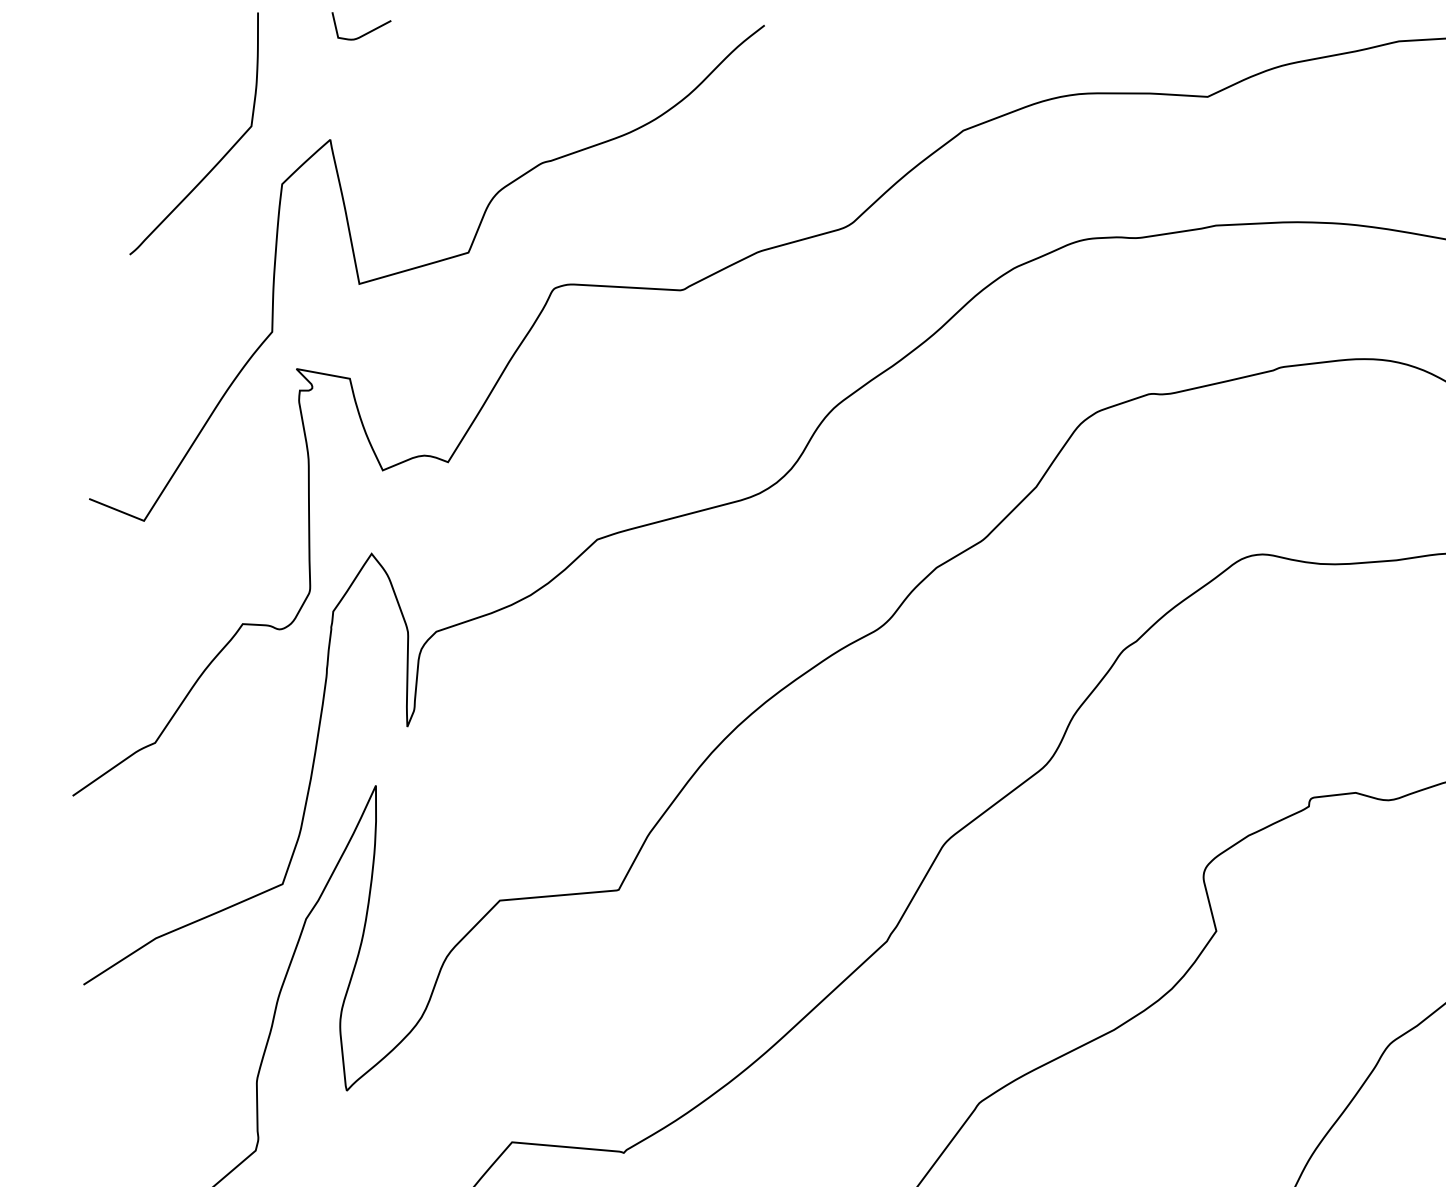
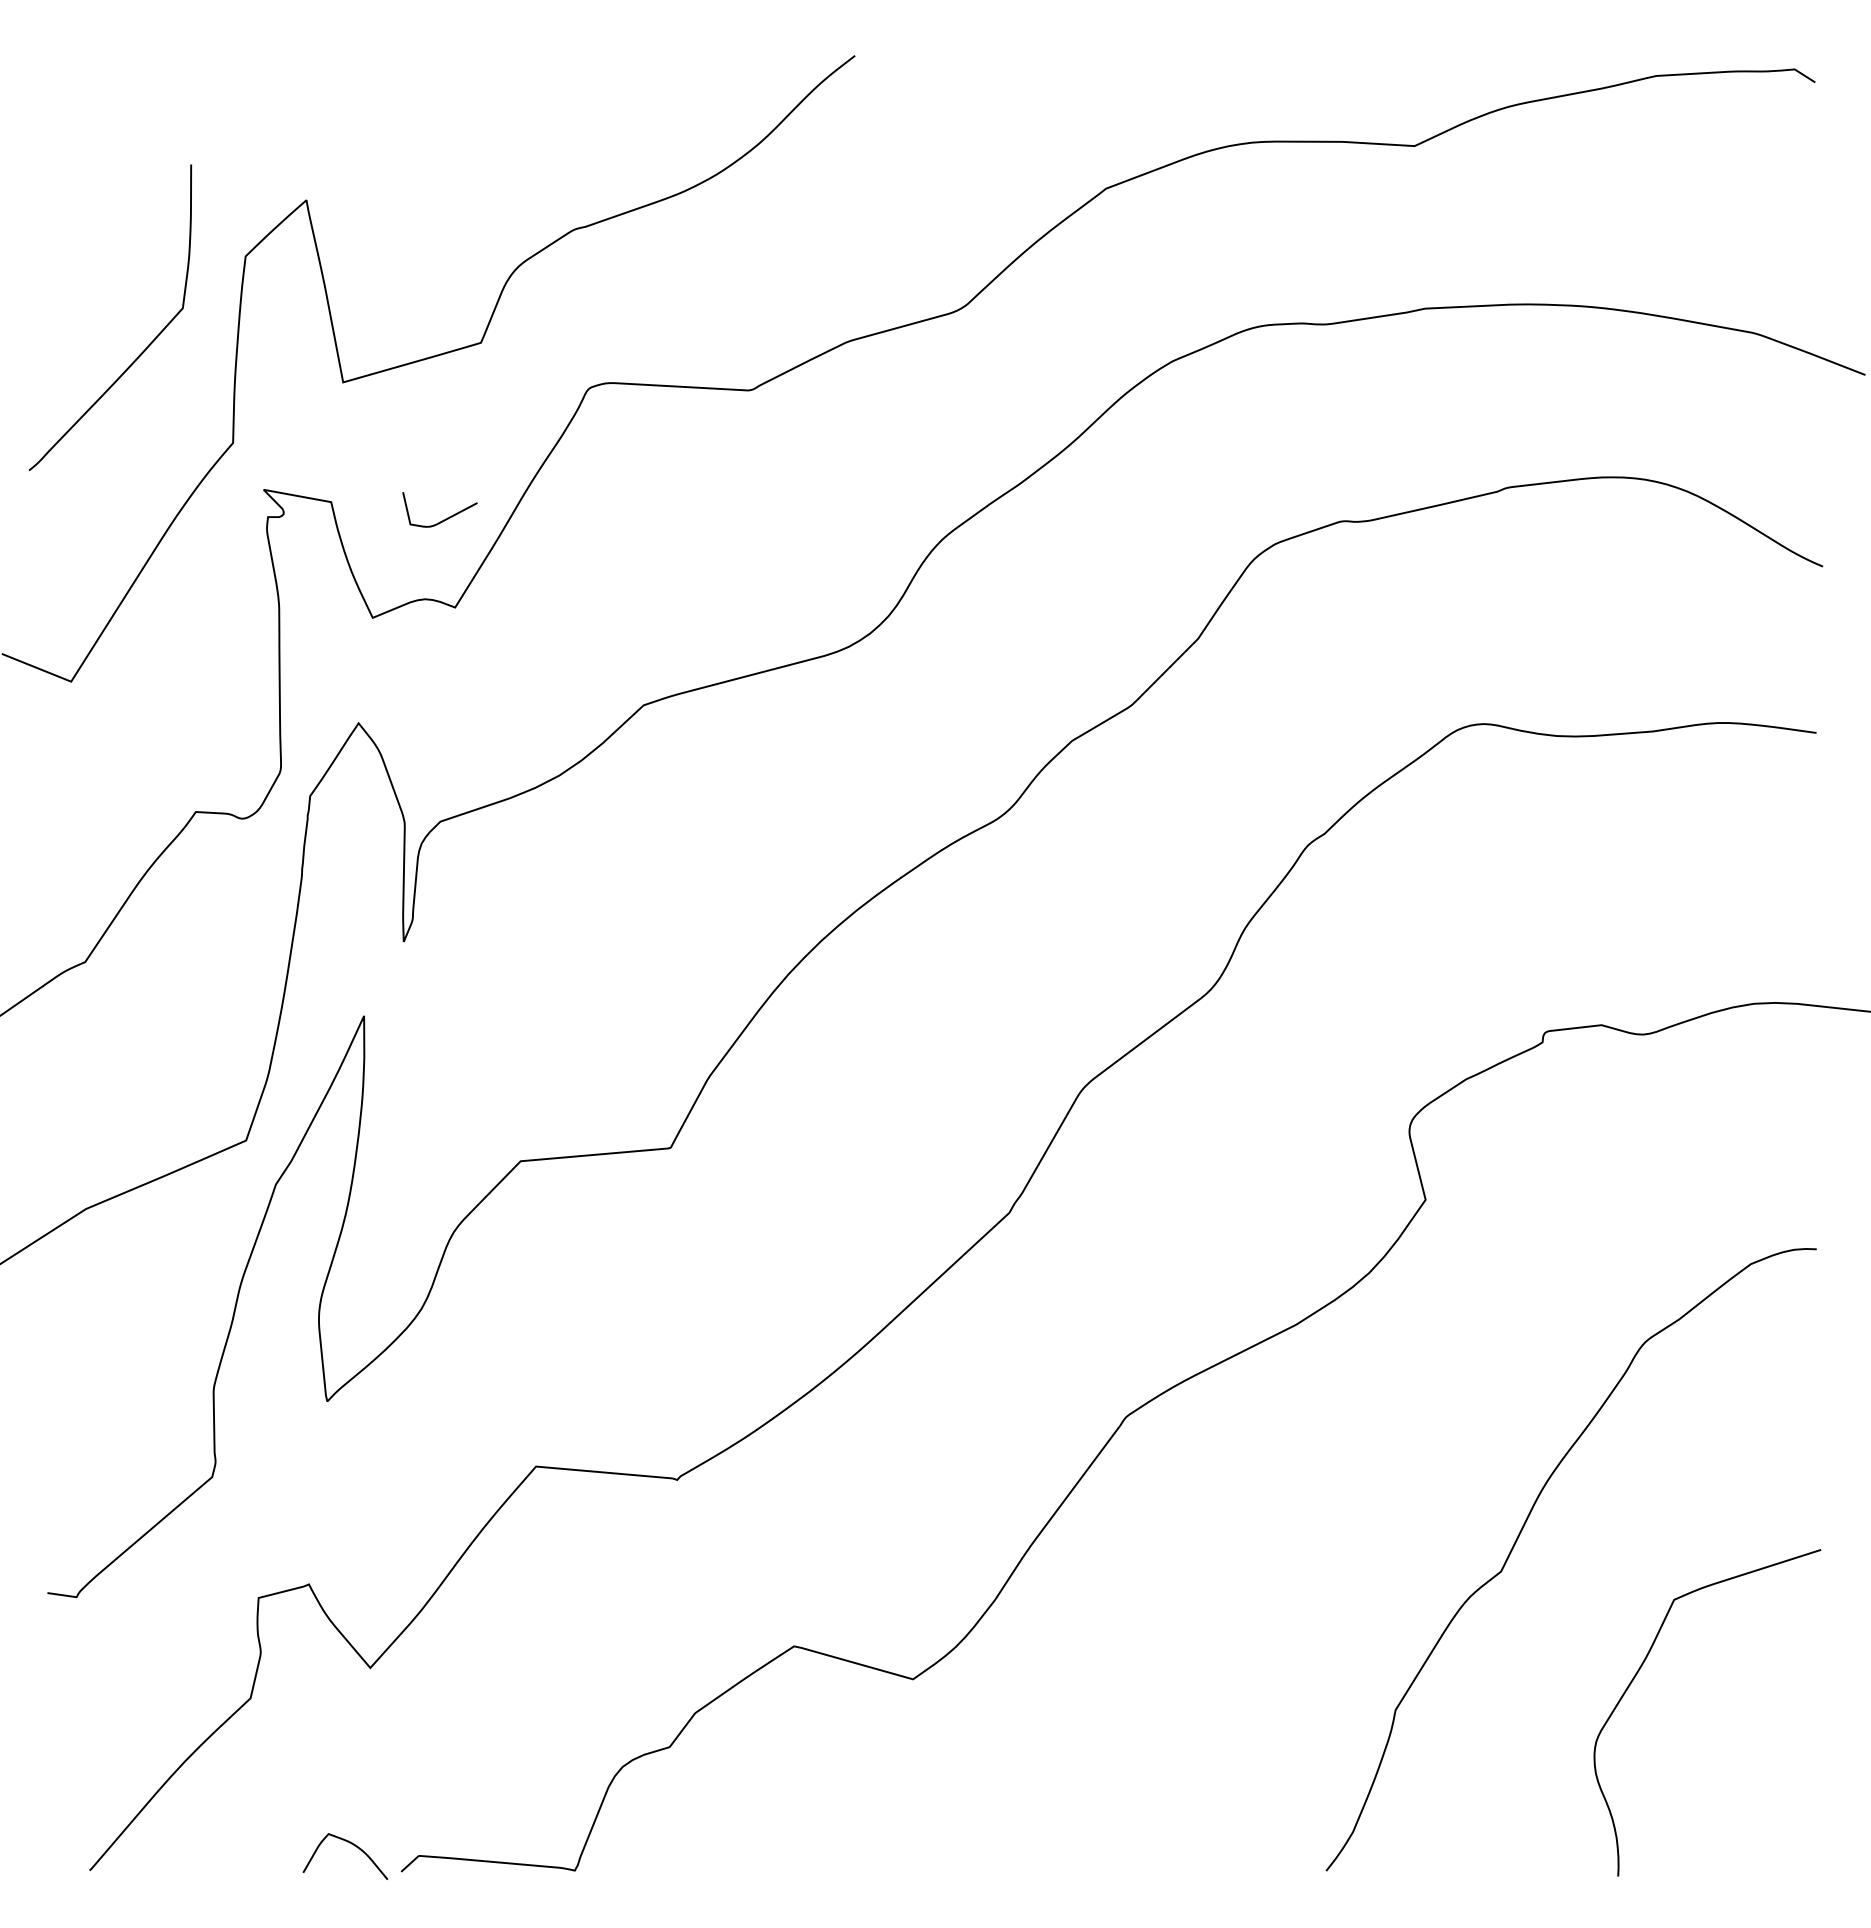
curve: (364, 33) -> (443, 519), moved
curve: (223, 155) -> (147, 345), moved

